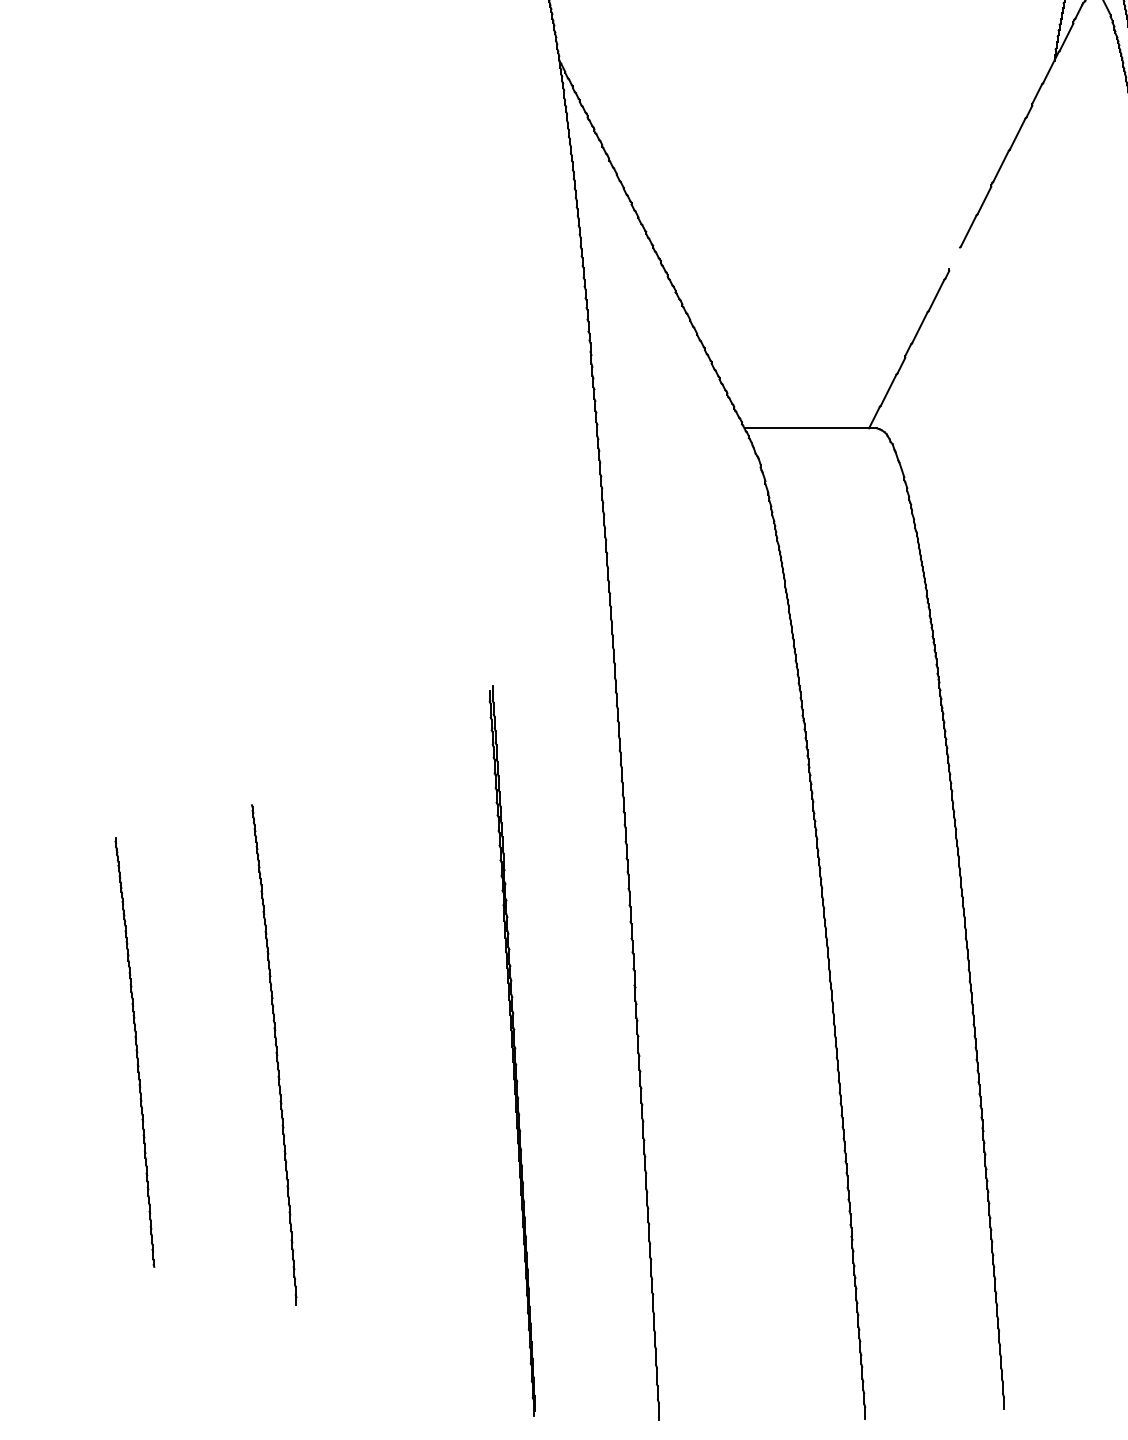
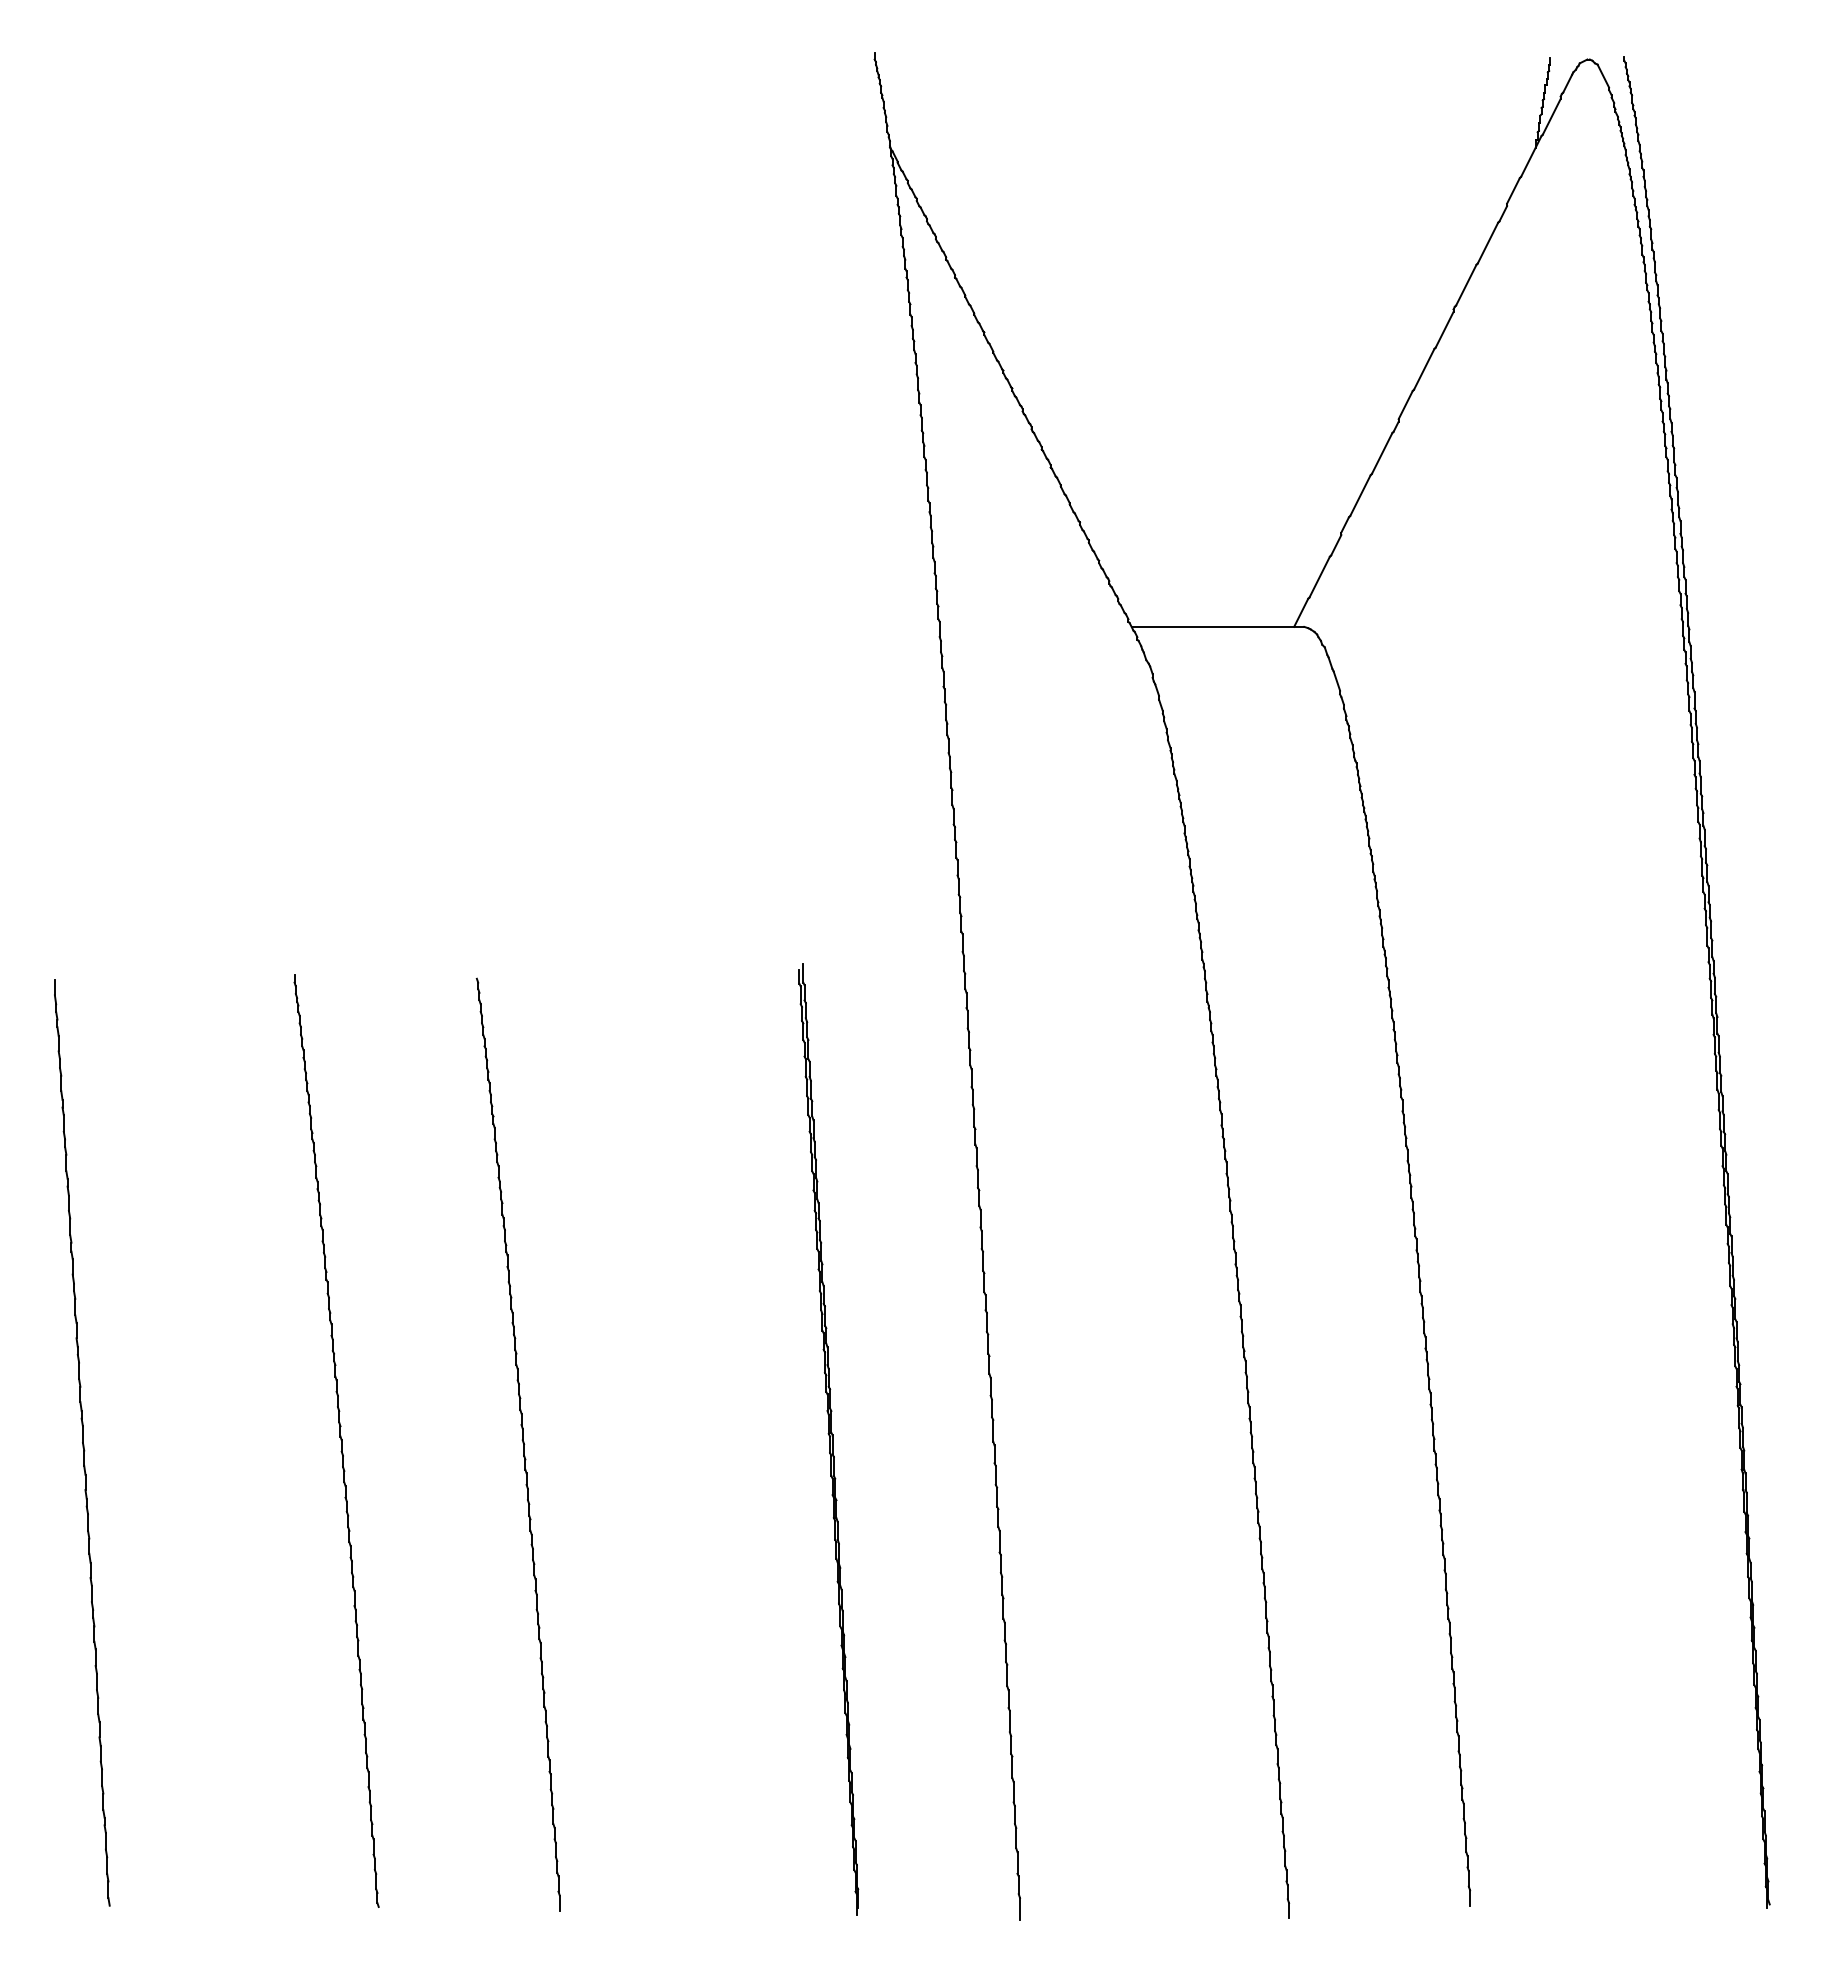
line: (954, 258) -> (1405, 405), added
part: (134, 1052) -> (336, 1440), size x1.67
part: (273, 1055) -> (517, 1444), size x1.43

